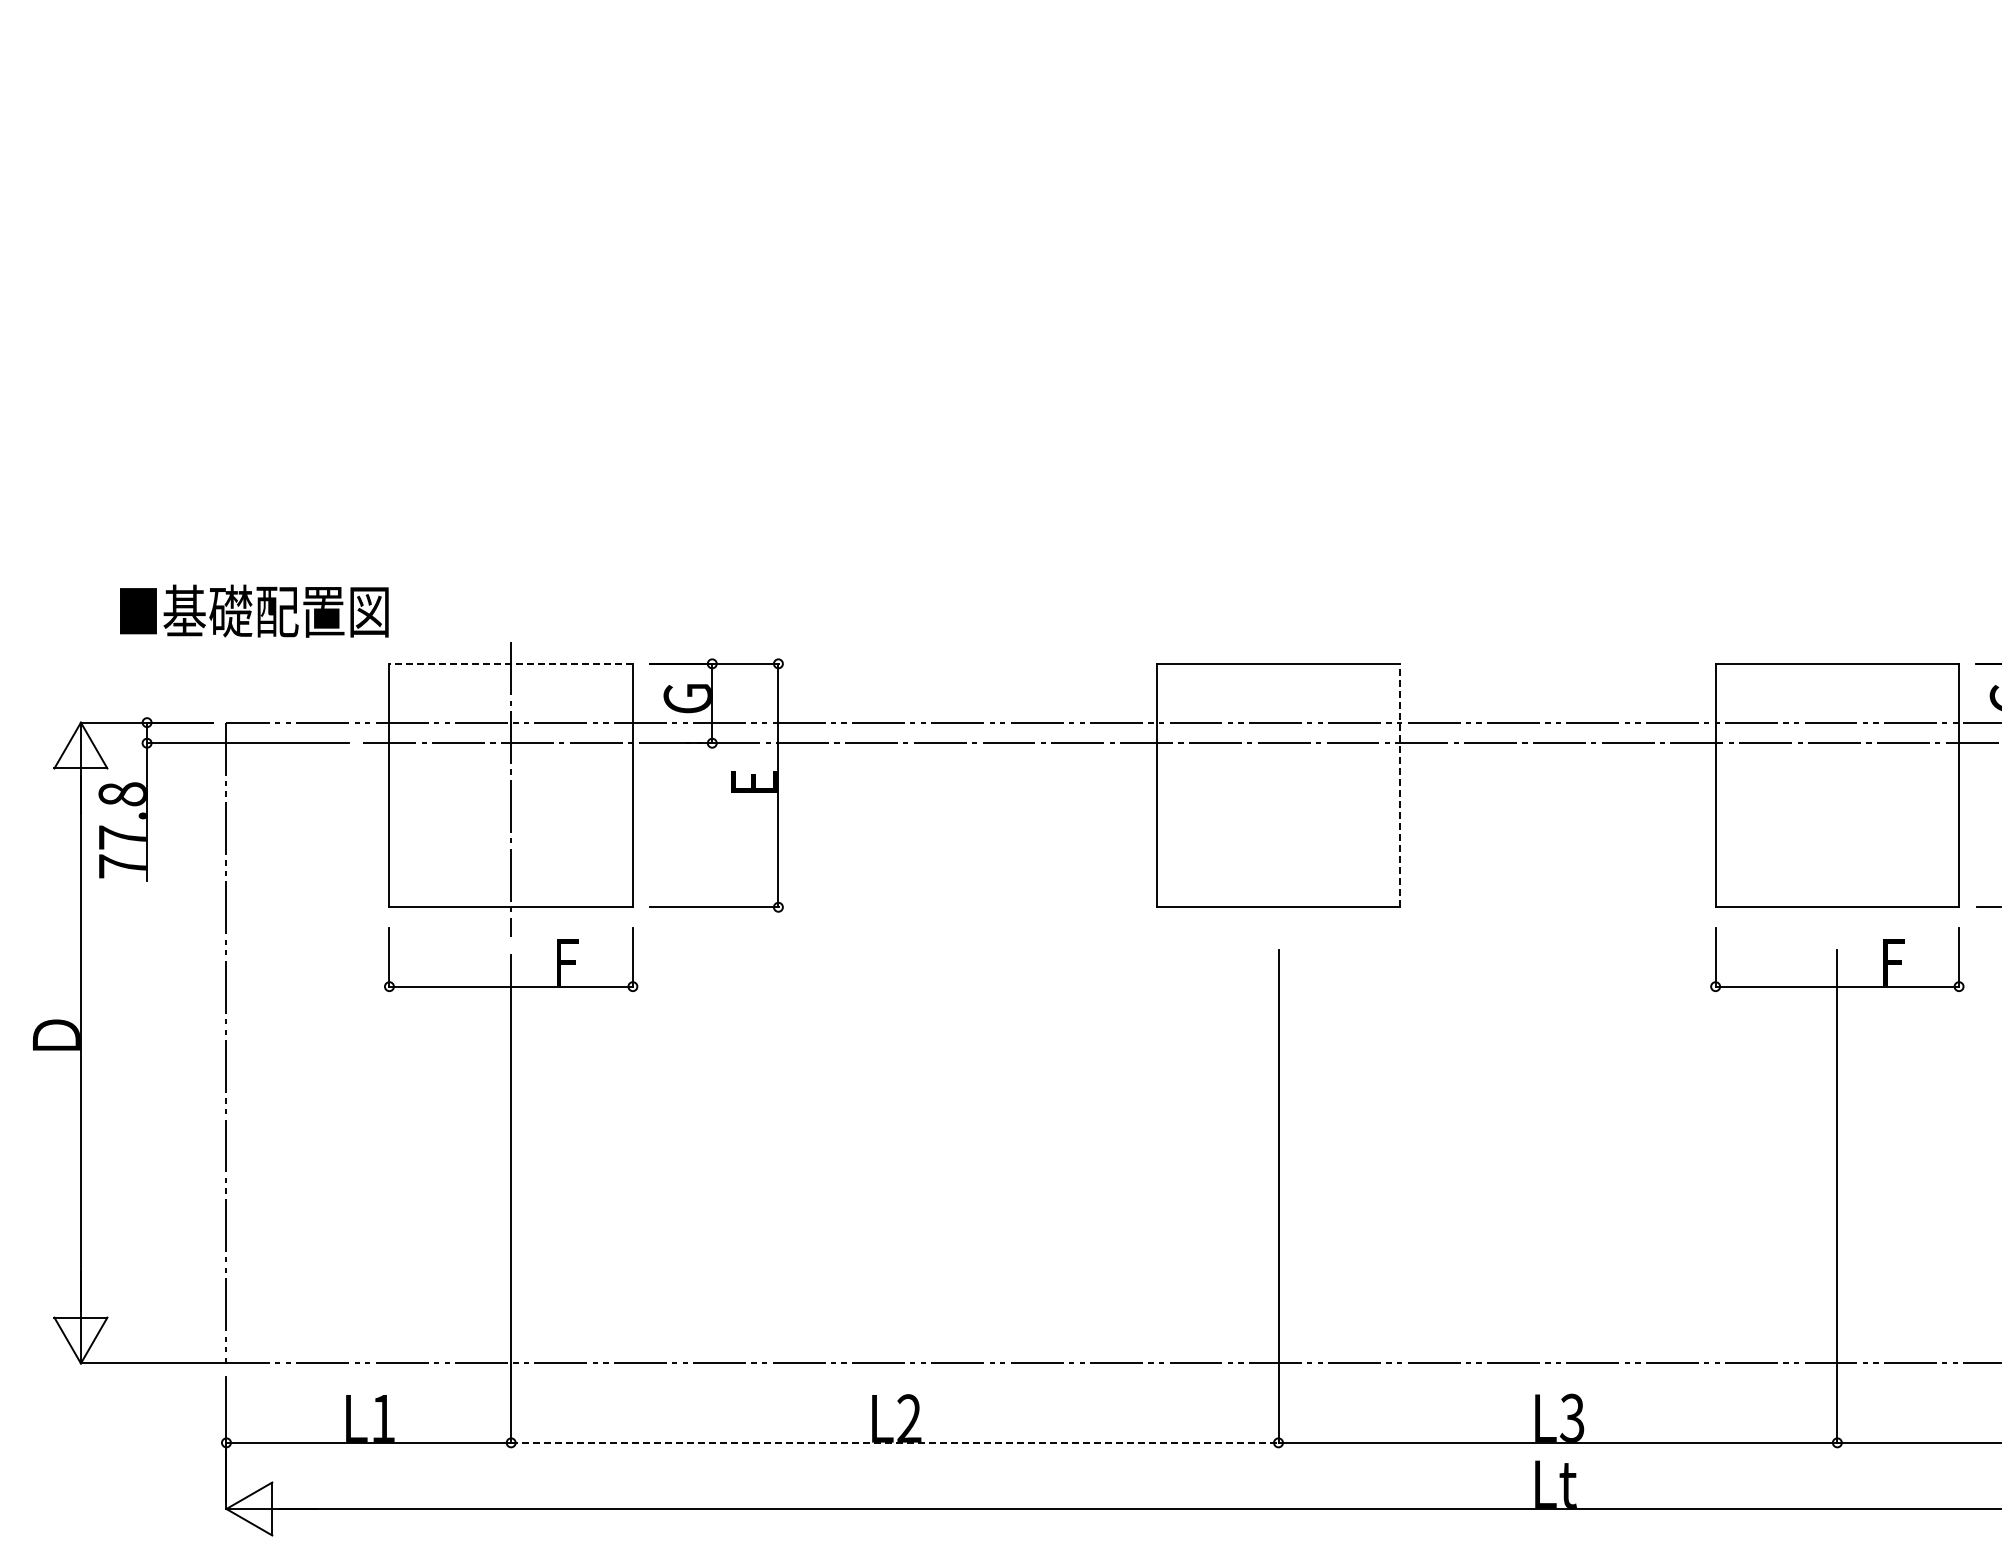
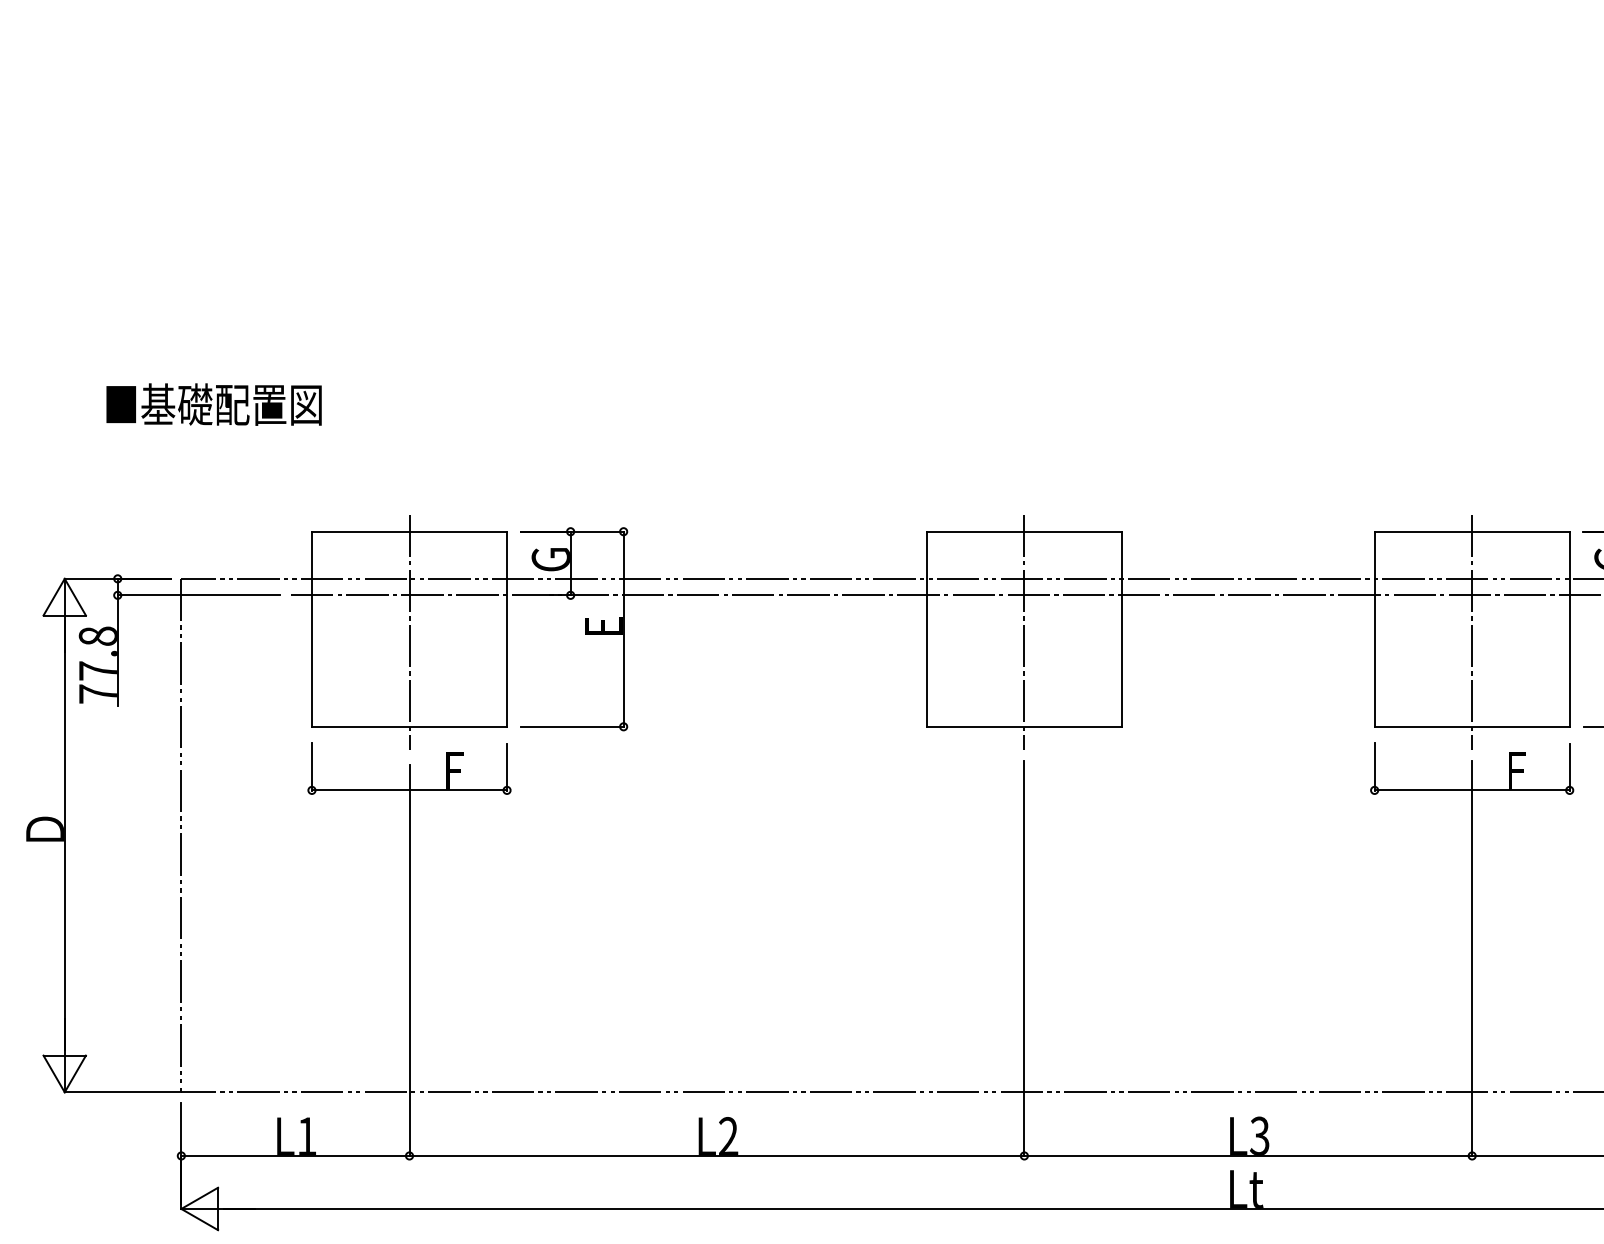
text: (254, 610) -> (214, 404), moved
line: (511, 663) -> (409, 531), dashed -> solid
line: (1400, 785) -> (1122, 629), dashed -> solid
line: (1278, 789) -> (1024, 632), added
line: (1837, 789) -> (1472, 632), added
line: (894, 1442) -> (716, 1155), dashed -> solid

